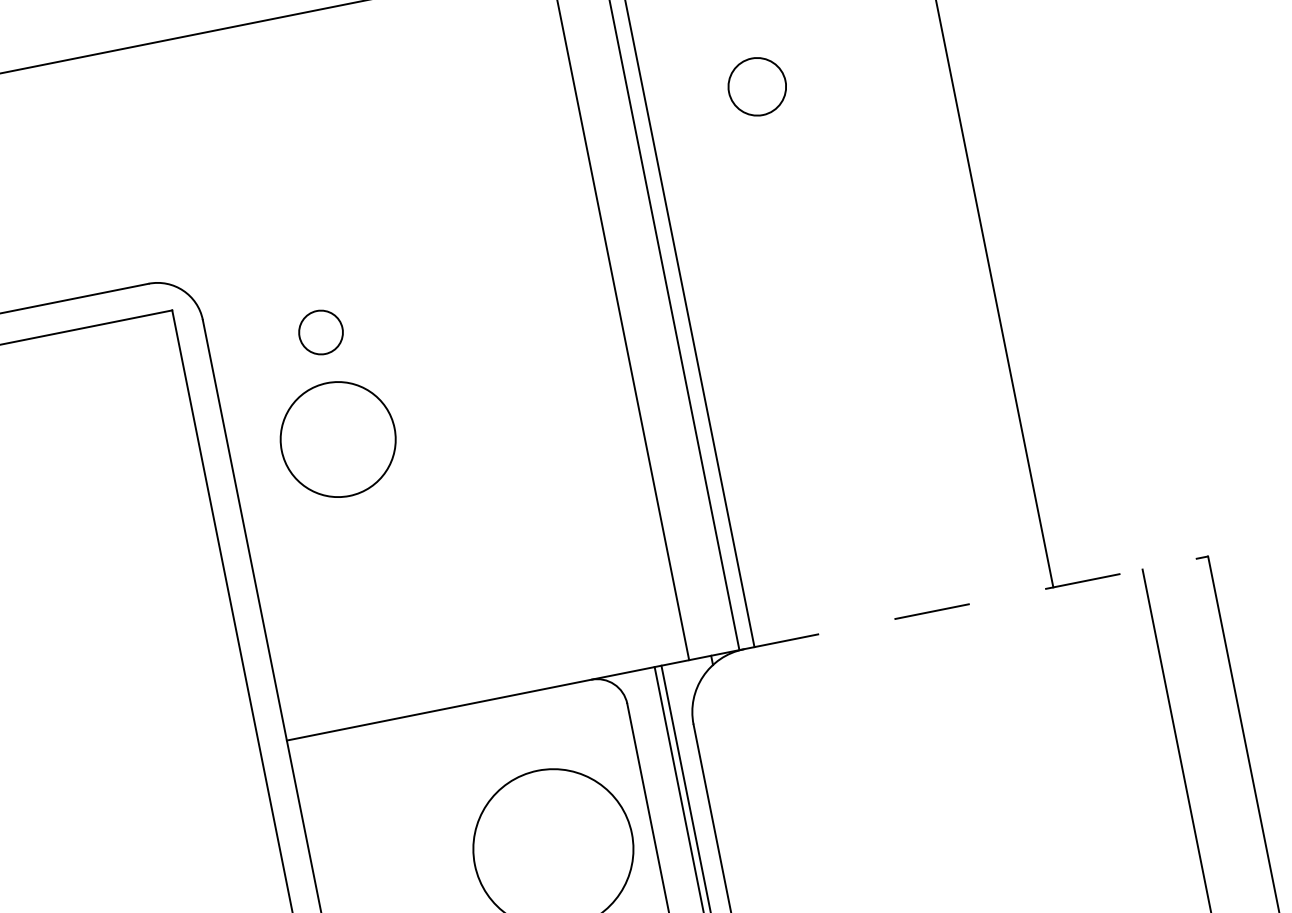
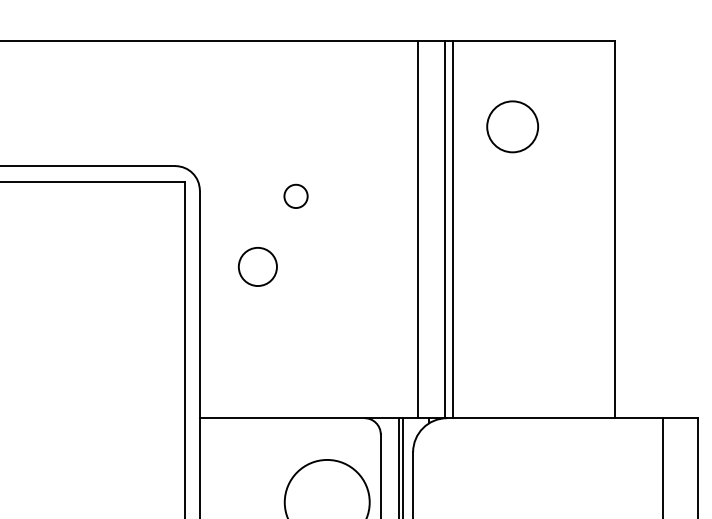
circle: (756, 86) -> (512, 126), size x1.67
circle: (319, 331) -> (295, 195), moved
circle: (337, 438) -> (257, 266), size x0.62
line: (975, 603) -> (572, 418), dashed -> solid

